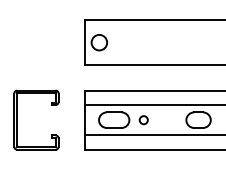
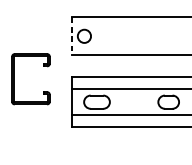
line: (84, 43) -> (71, 37), solid -> dashed
part: (17, 119) -> (14, 78), moved
circle: (143, 120) -> (121, 102), removed

